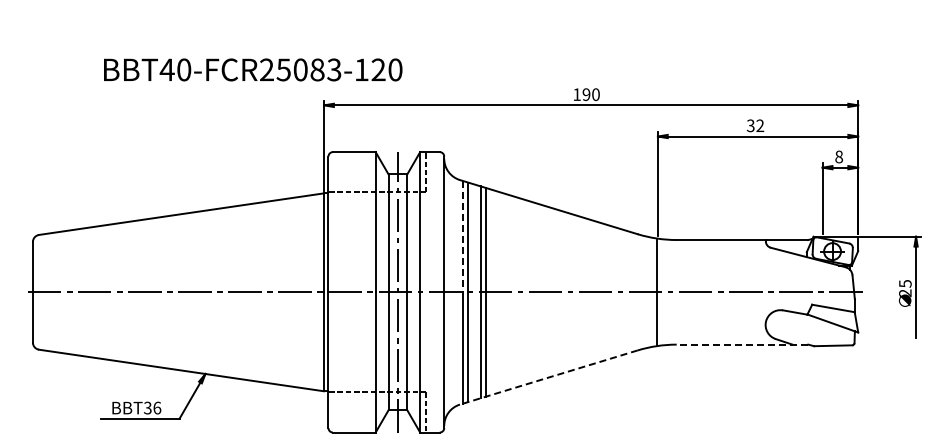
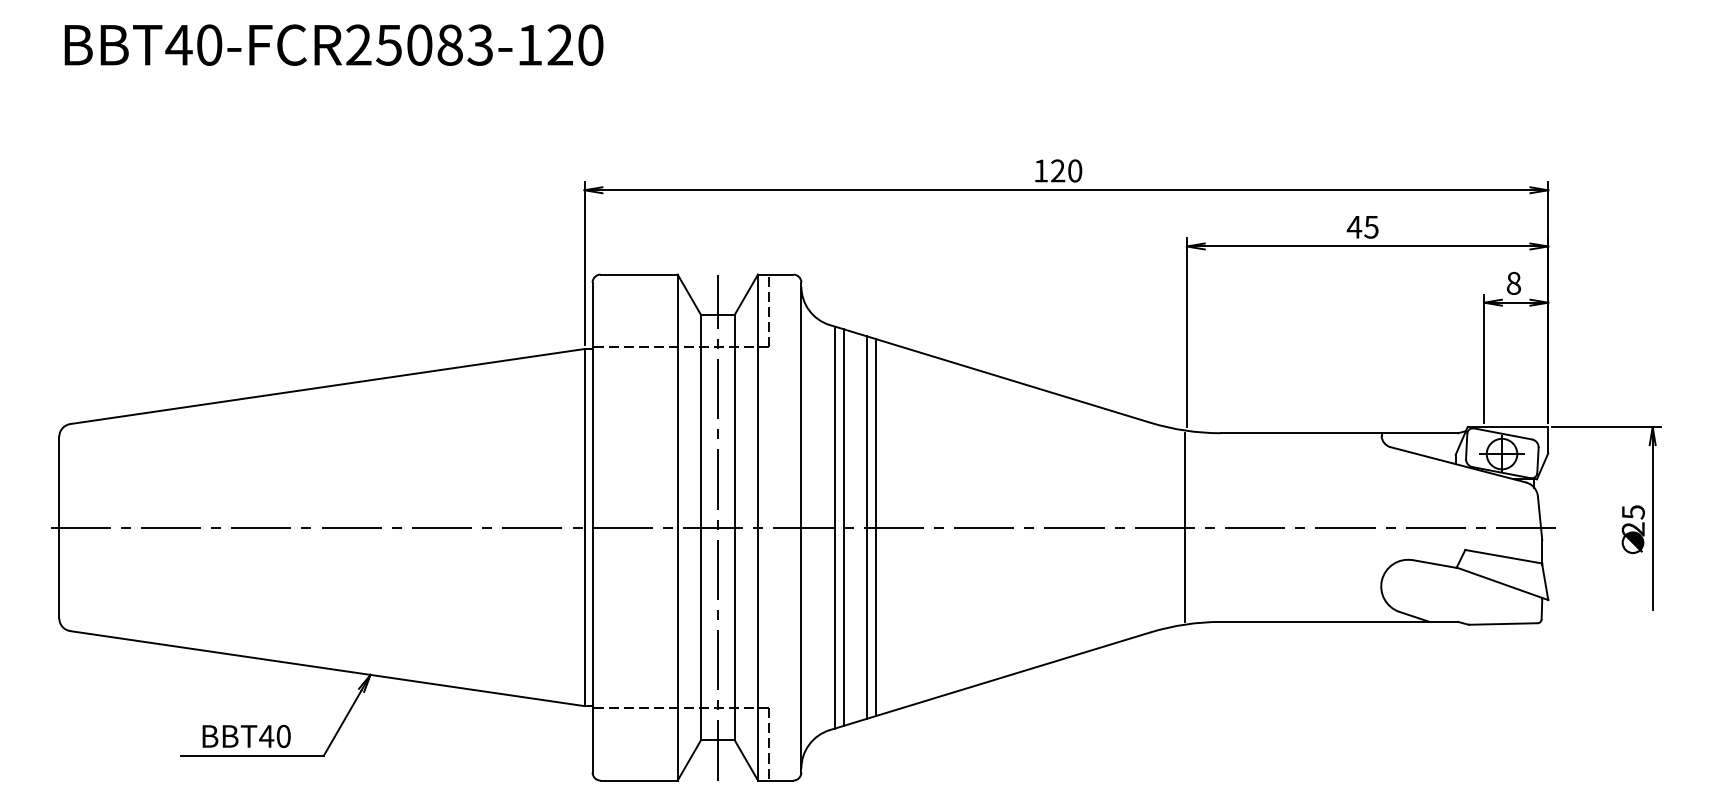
text: (253, 69) -> (334, 44), moved
text: (586, 95) -> (1058, 172), 190 -> 120
text: (755, 125) -> (1362, 226), 32 -> 45
line: (462, 236) -> (834, 426), dashed -> solid
line: (742, 344) -> (1339, 621), dashed -> solid
line: (548, 377) -> (989, 681), dashed -> solid
text: (152, 407) -> (275, 735), BBT36 -> BBT40

